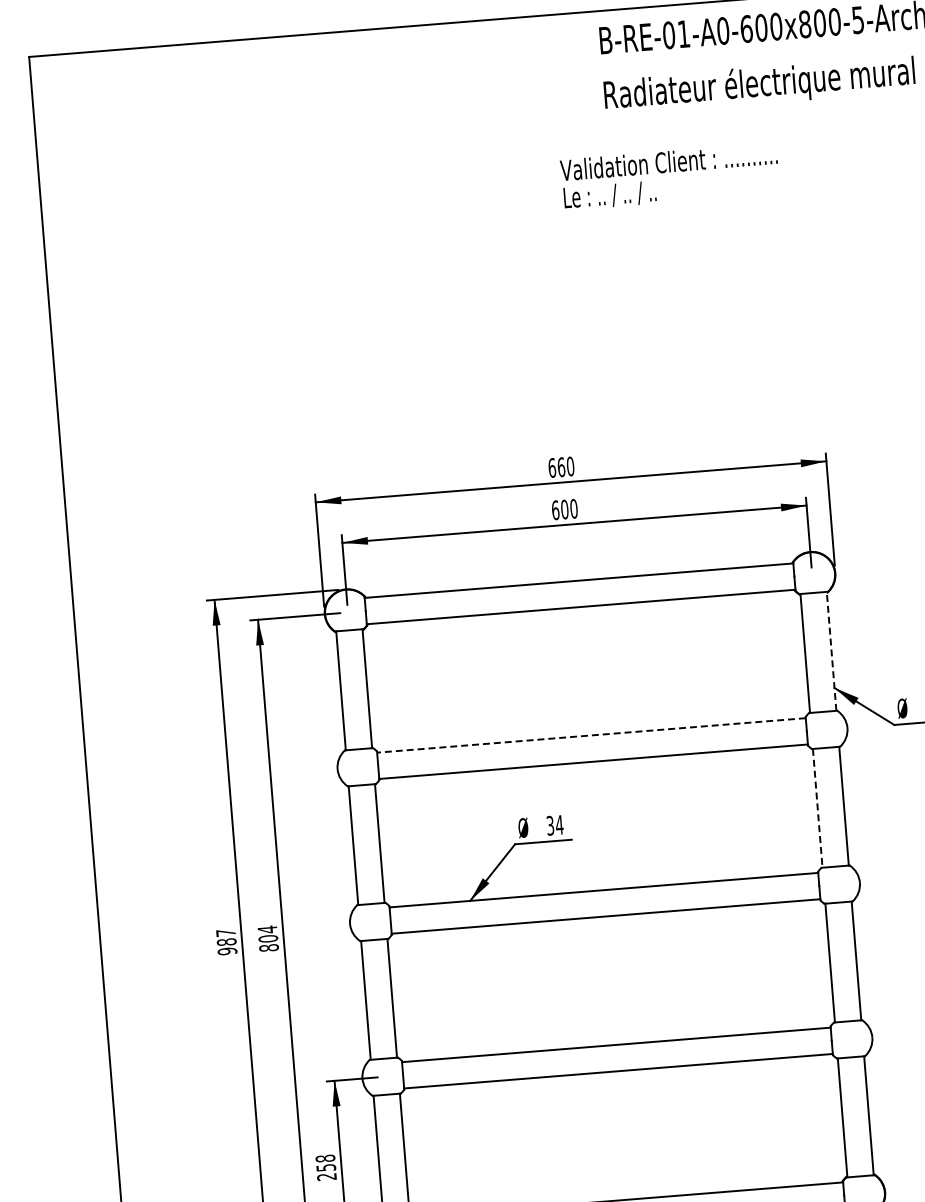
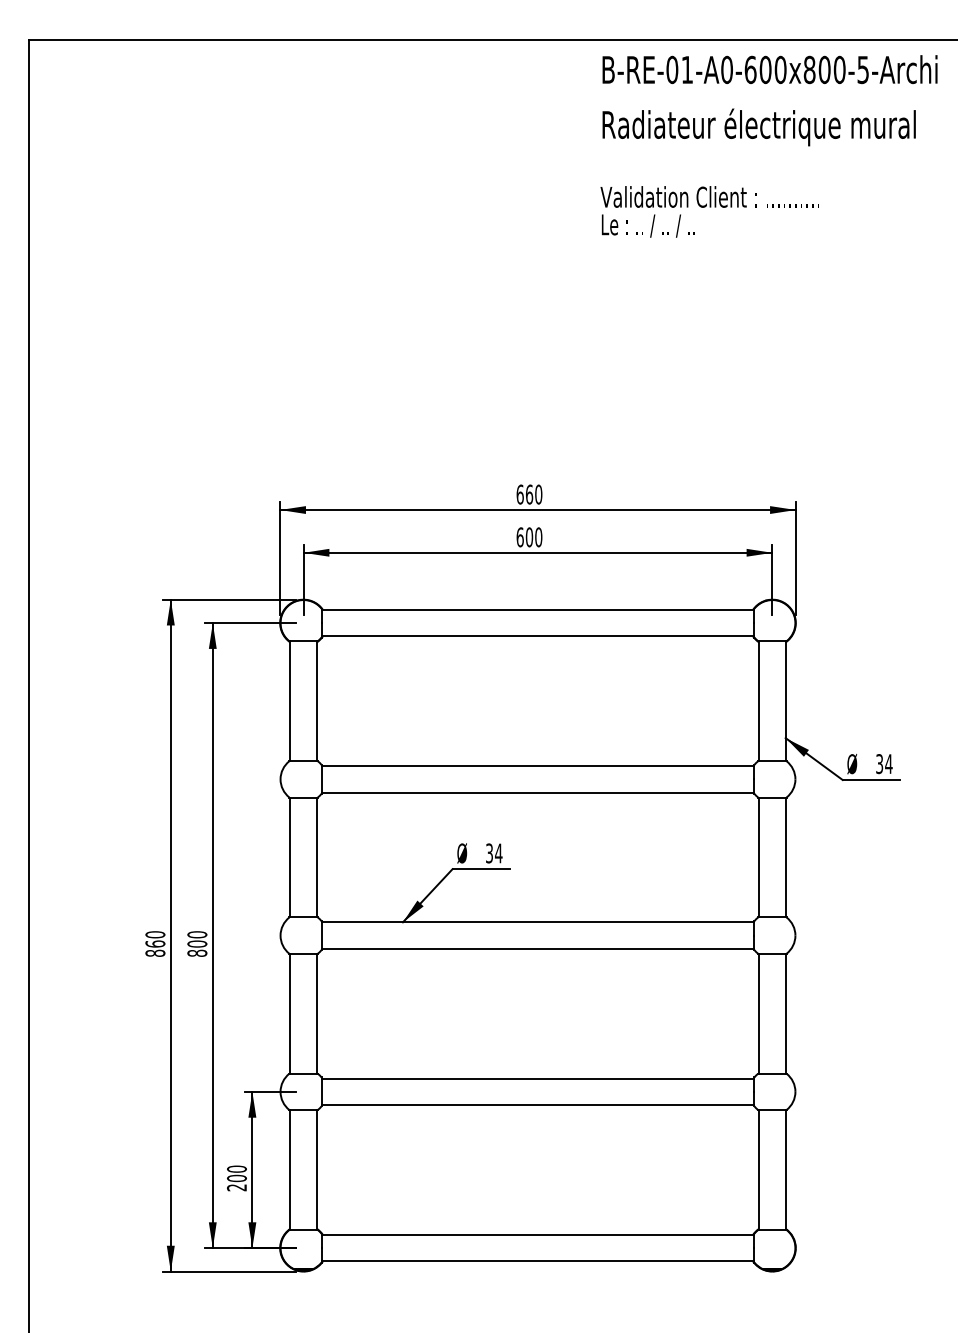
text: (669, 176) -> (709, 211), moved
line: (831, 650) -> (785, 700), dashed -> solid
line: (591, 735) -> (537, 766), dashed -> solid
line: (818, 808) -> (759, 857), dashed -> solid
text: (267, 929) -> (197, 934), 804 -> 800
text: (226, 941) -> (155, 943), 987 -> 860
text: (326, 1162) -> (237, 1173), 258 -> 200

